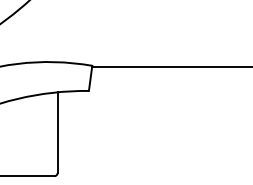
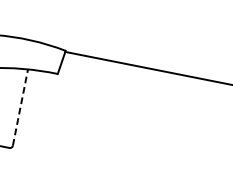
line: (57, 132) -> (20, 107), solid -> dashed

